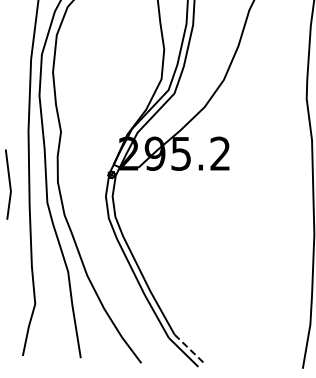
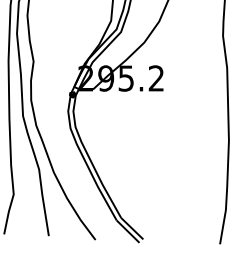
line: (188, 348) -> (131, 228), dashed -> solid

